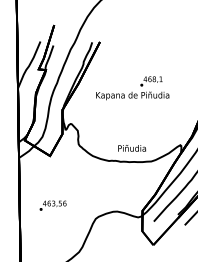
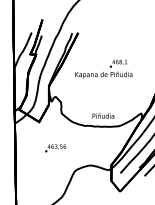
text: (52, 205) -> (55, 148), moved

